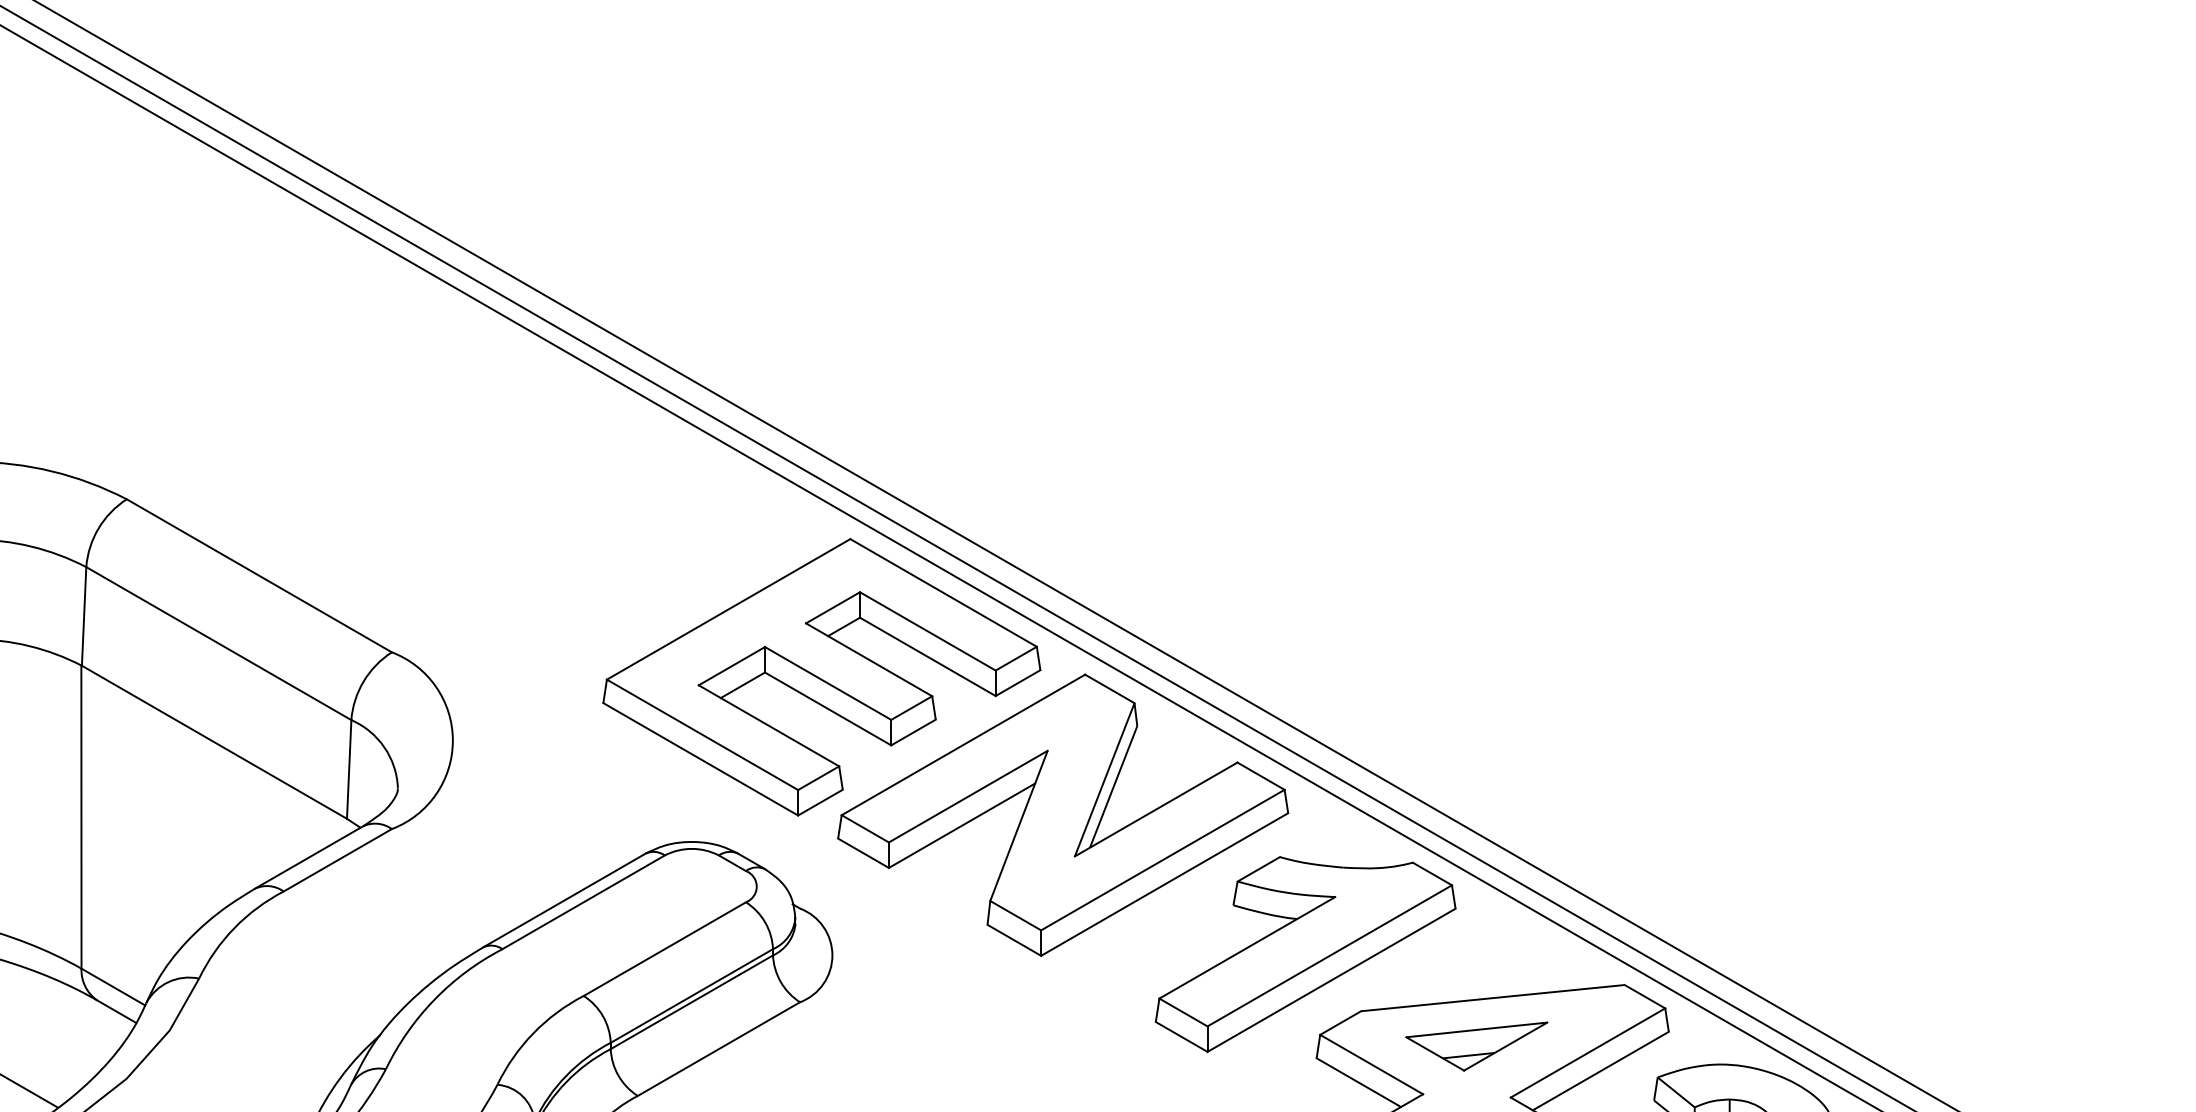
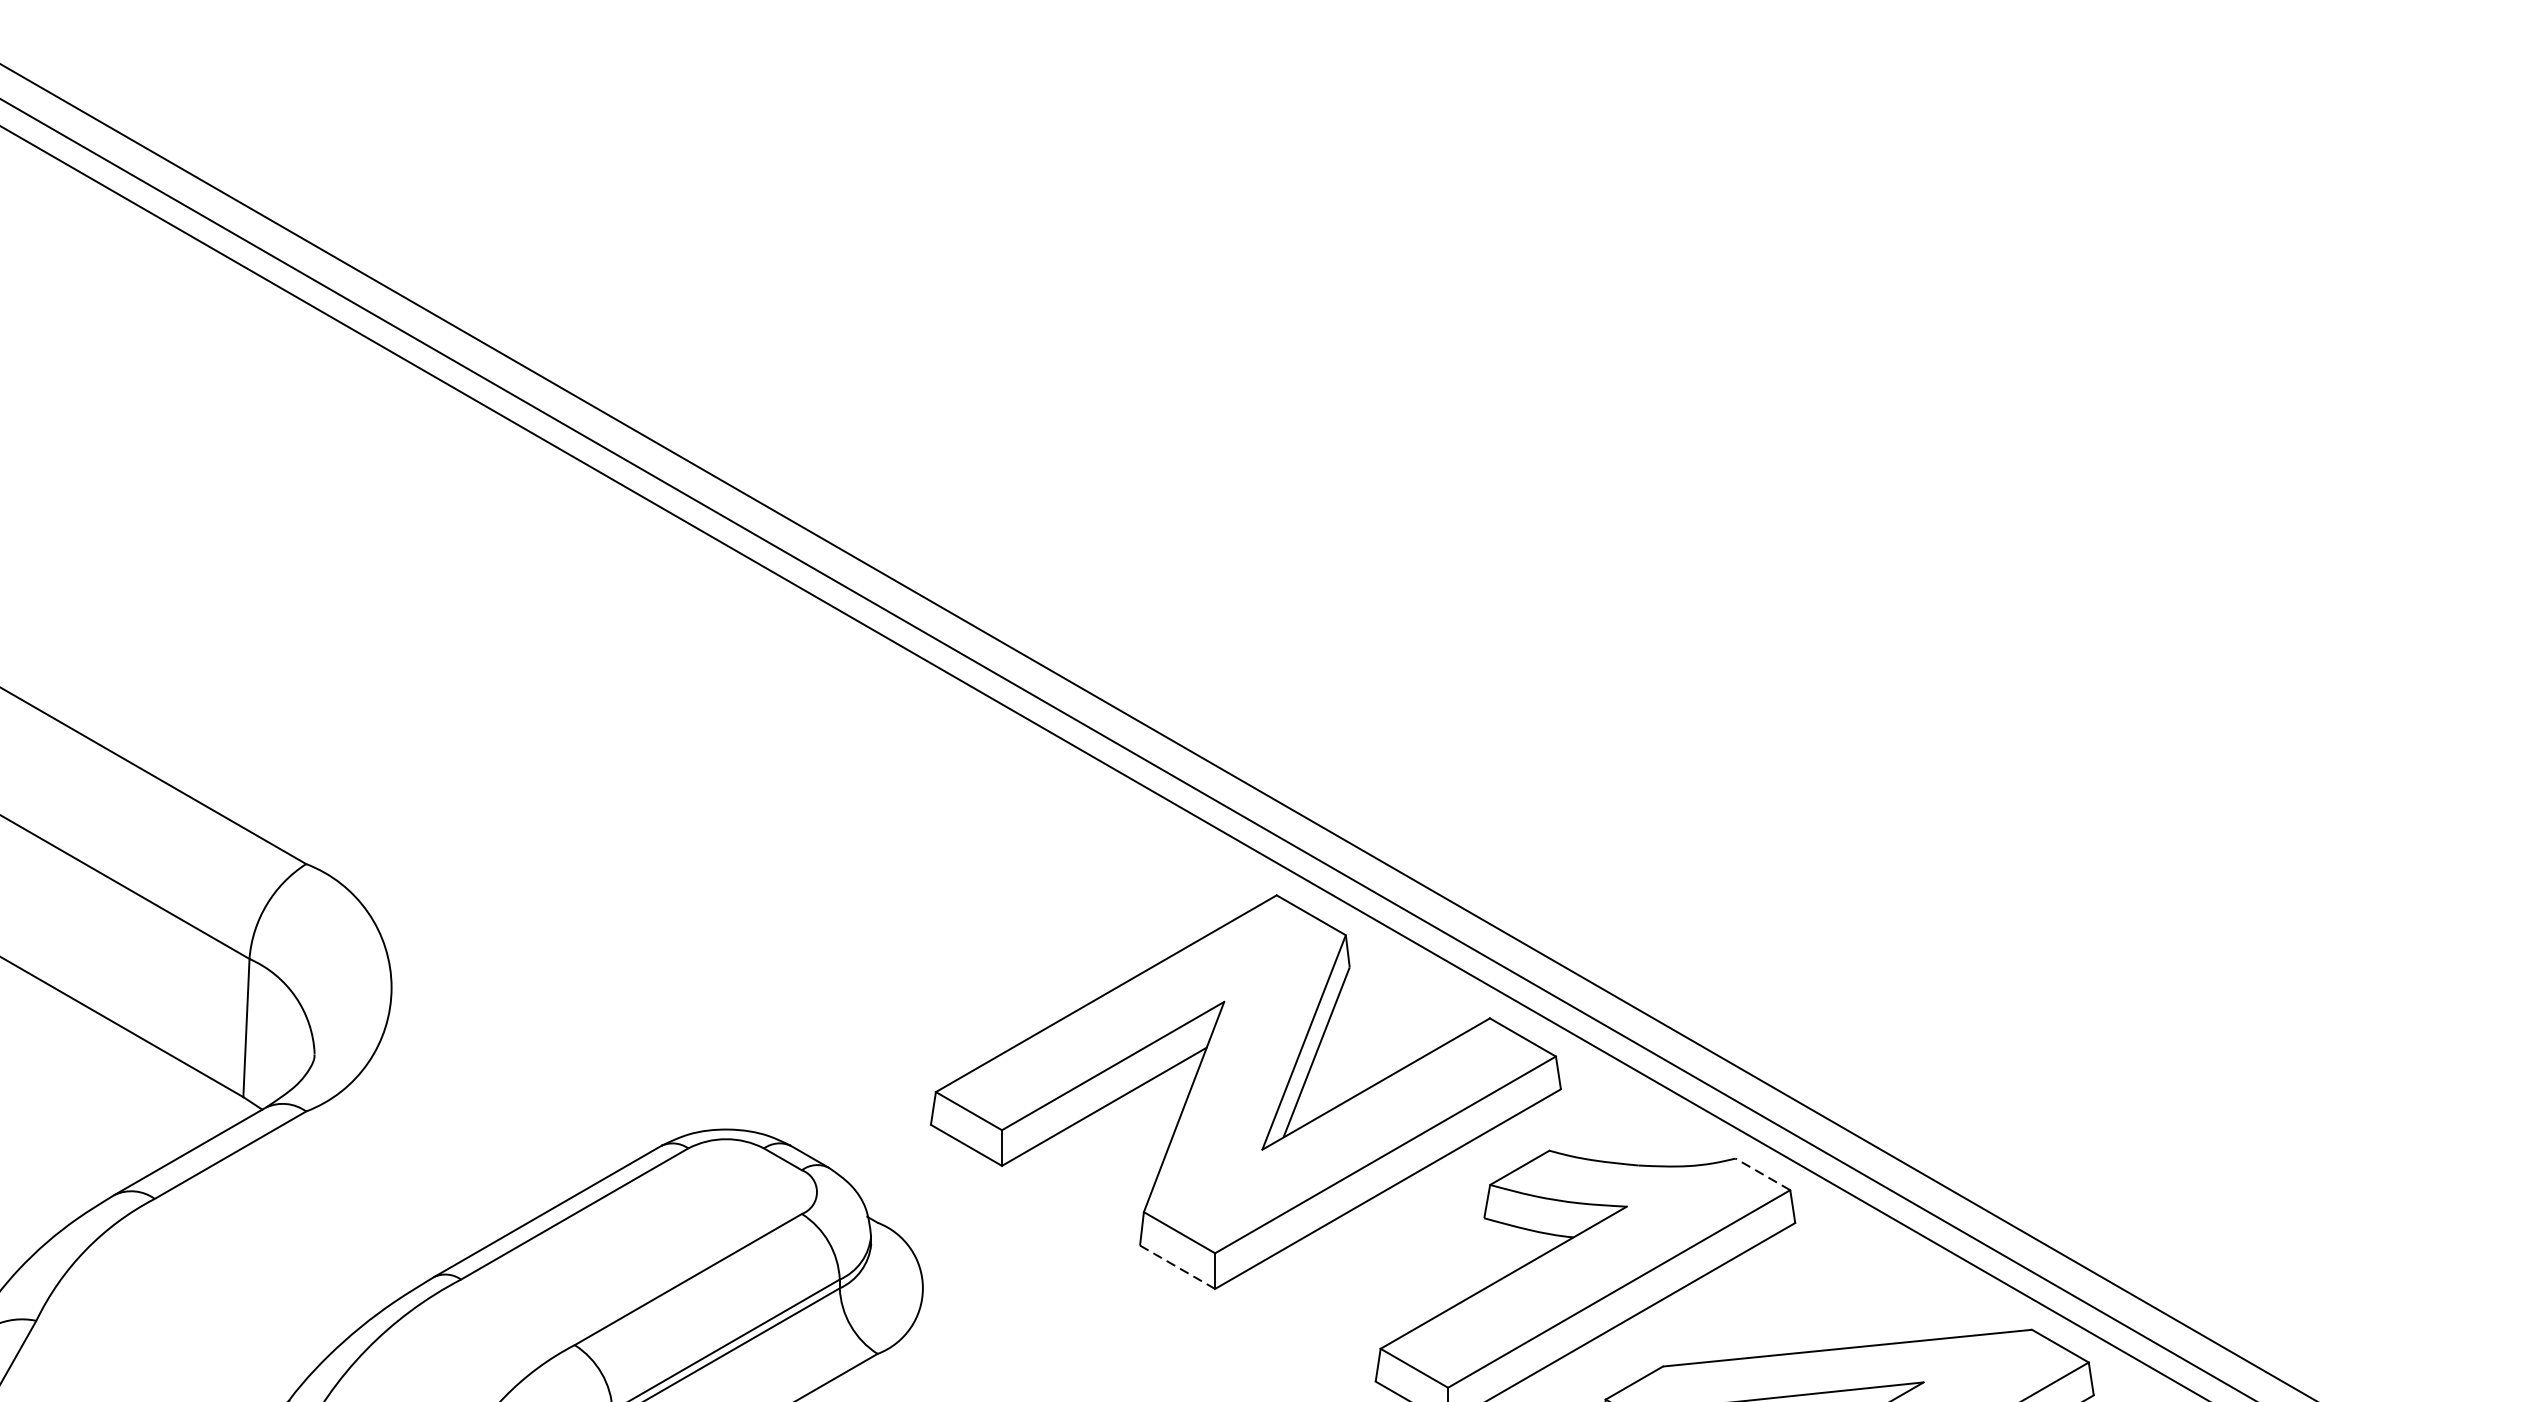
part: (821, 677) -> (907, 899), removed
line: (1432, 874) -> (1762, 1175), solid -> dashed
line: (1014, 940) -> (1177, 1267), solid -> dashed

